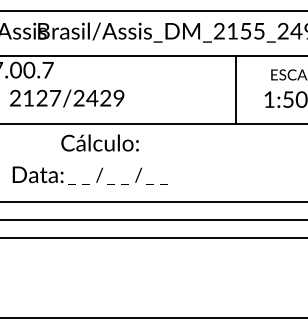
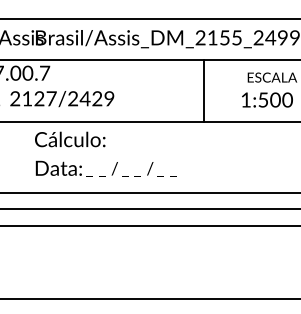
line: (236, 90) -> (204, 91), moved
text: (100, 143) -> (70, 139), moved
text: (89, 174) -> (105, 168), moved

